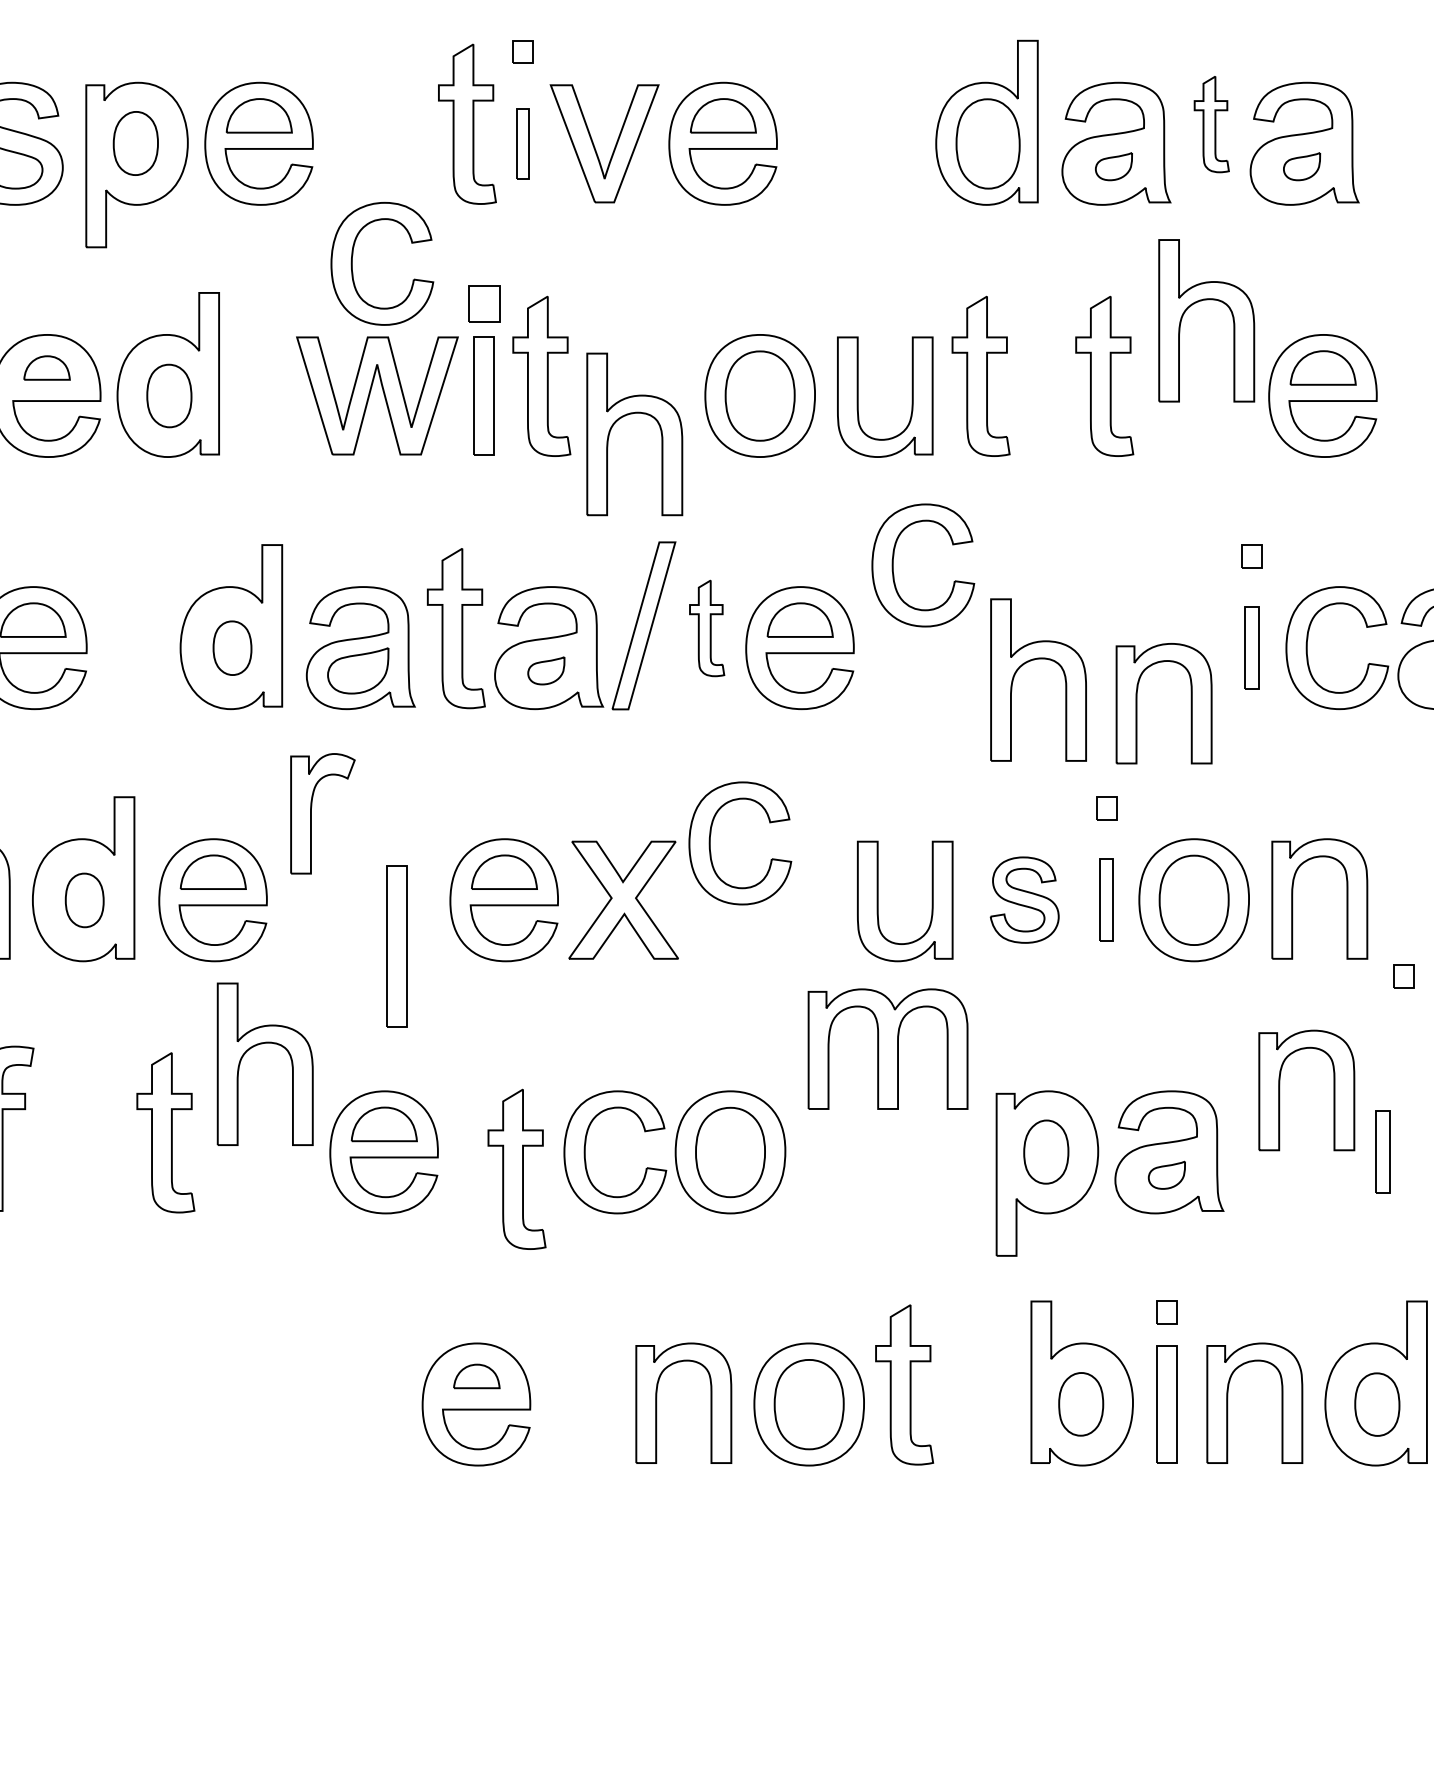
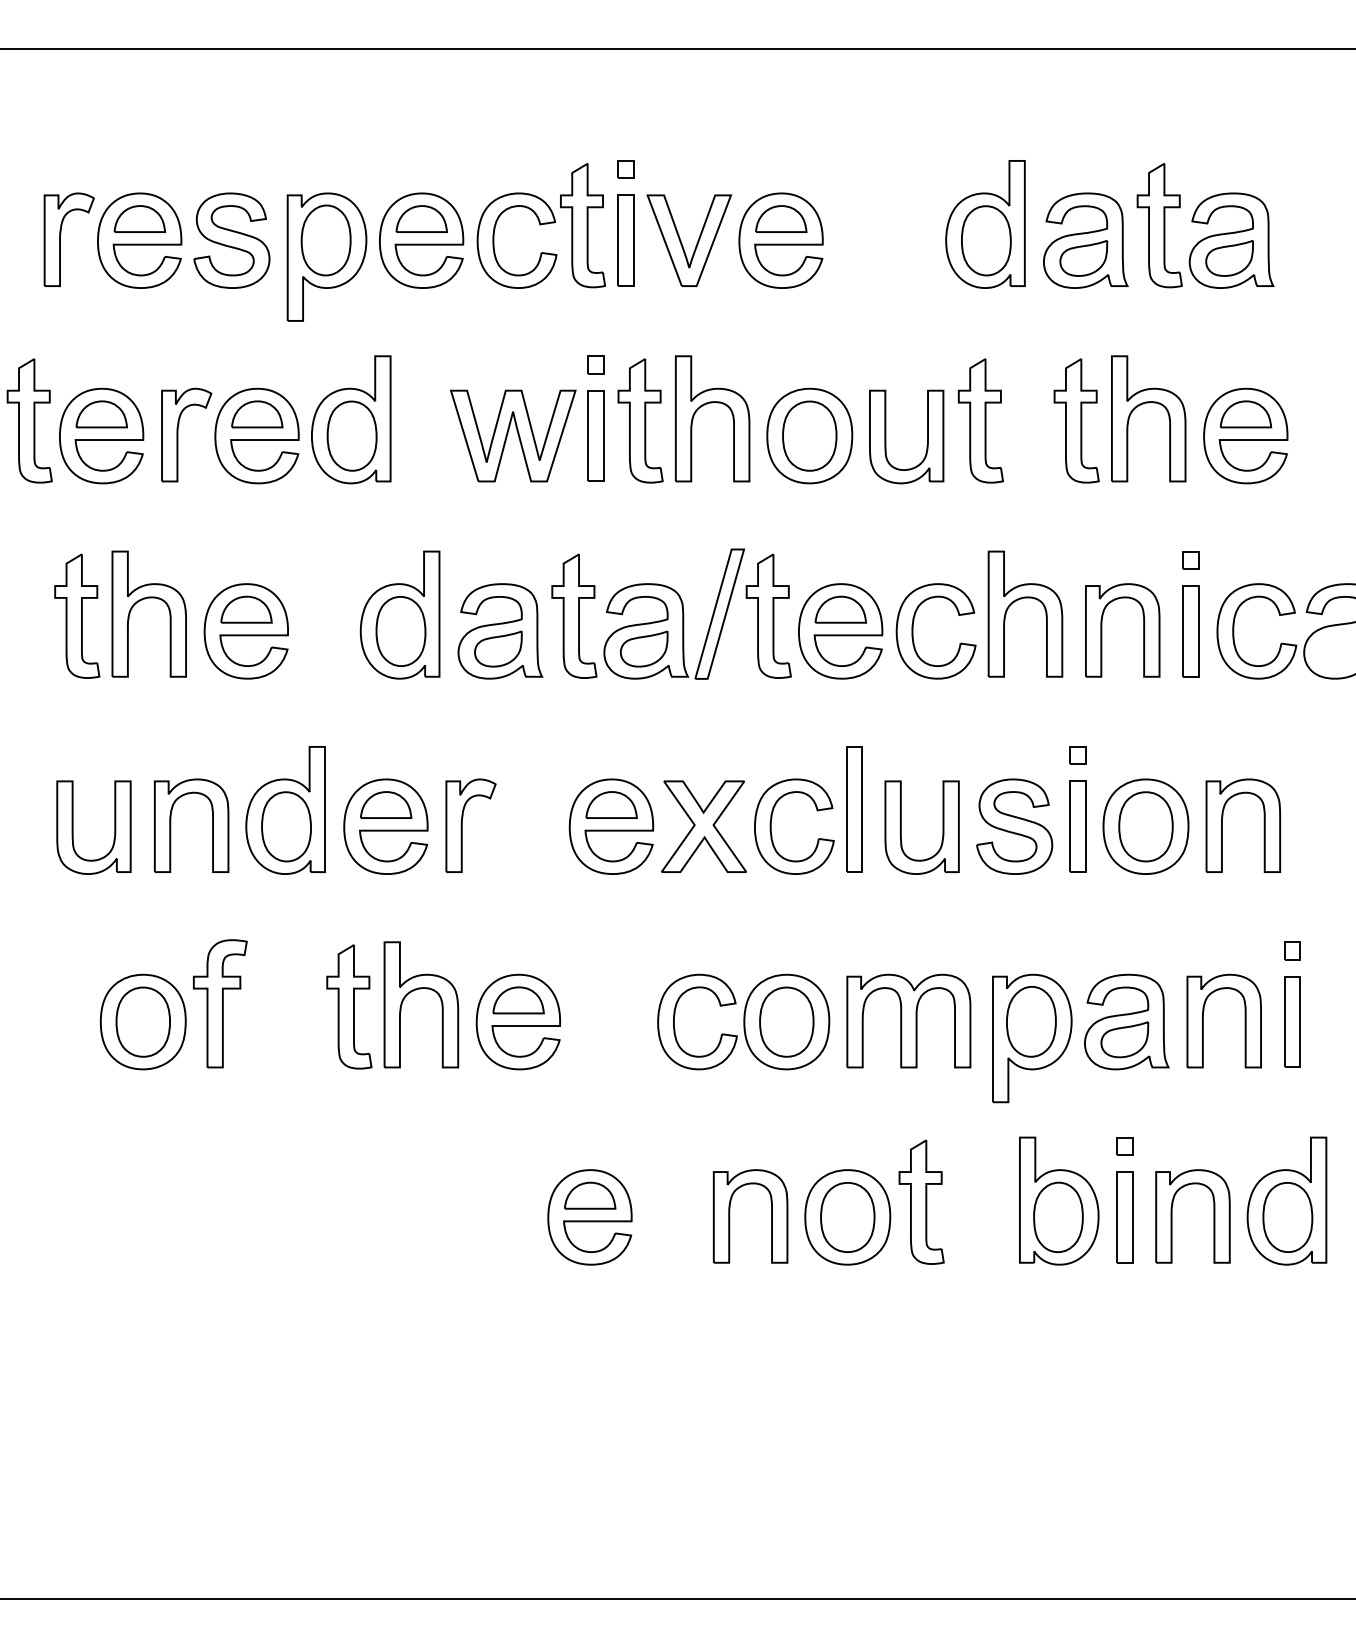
part: (1211, 124) -> (1159, 225), size x1.67
part: (135, 143) -> (325, 240), size x1.43
part: (522, 143) -> (625, 240), size x1.67
part: (1113, 166) -> (1083, 258), size x1.67
part: (1301, 166) -> (1229, 258), size x1.67
part: (353, 263) -> (494, 240), moved
part: (483, 303) -> (595, 364), size x0.62
part: (1197, 303) -> (1141, 405), moved
part: (47, 368) -> (257, 414), size x1.43
part: (168, 395) -> (351, 435), size x1.43
part: (628, 415) -> (707, 404), moved
part: (894, 565) -> (913, 631), moved
part: (706, 627) -> (768, 615), size x1.67
part: (231, 648) -> (400, 631), size x1.67
part: (1251, 648) -> (1190, 631), size x1.43
part: (1033, 661) -> (1021, 599), moved
part: (545, 670) -> (643, 648), size x1.67
part: (1138, 703) -> (1102, 630), moved
part: (311, 813) -> (462, 825), moved
part: (710, 843) -> (771, 826), moved
part: (84, 899) -> (286, 826), size x1.67
part: (1024, 899) -> (1014, 826), size x1.43
part: (1105, 899) -> (1077, 826), size x1.43
part: (397, 946) -> (854, 809), moved
part: (1403, 976) -> (1292, 950), moved
part: (258, 1045) -> (416, 990), moved
part: (887, 1048) -> (908, 1020), moved
part: (1280, 1089) -> (1203, 1020), moved
part: (1046, 1151) -> (1031, 1021), size x1.43
part: (1383, 1151) -> (1292, 1021), size x1.43
part: (517, 1168) -> (621, 1034), removed
part: (1166, 1174) -> (1124, 1039), size x1.67
part: (477, 1376) -> (590, 1195), size x1.43
part: (1081, 1403) -> (1058, 1216), size x1.43
part: (1376, 1404) -> (1287, 1217), size x1.43

